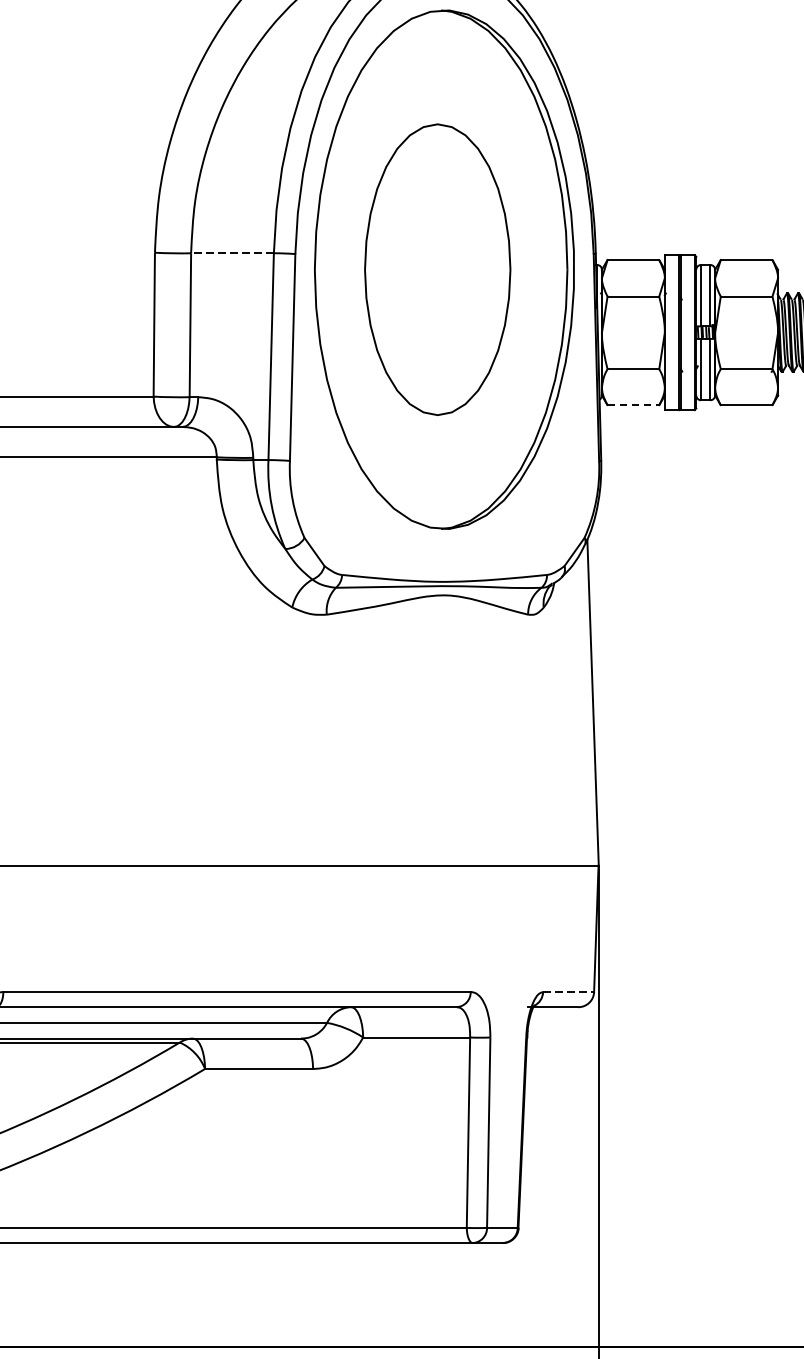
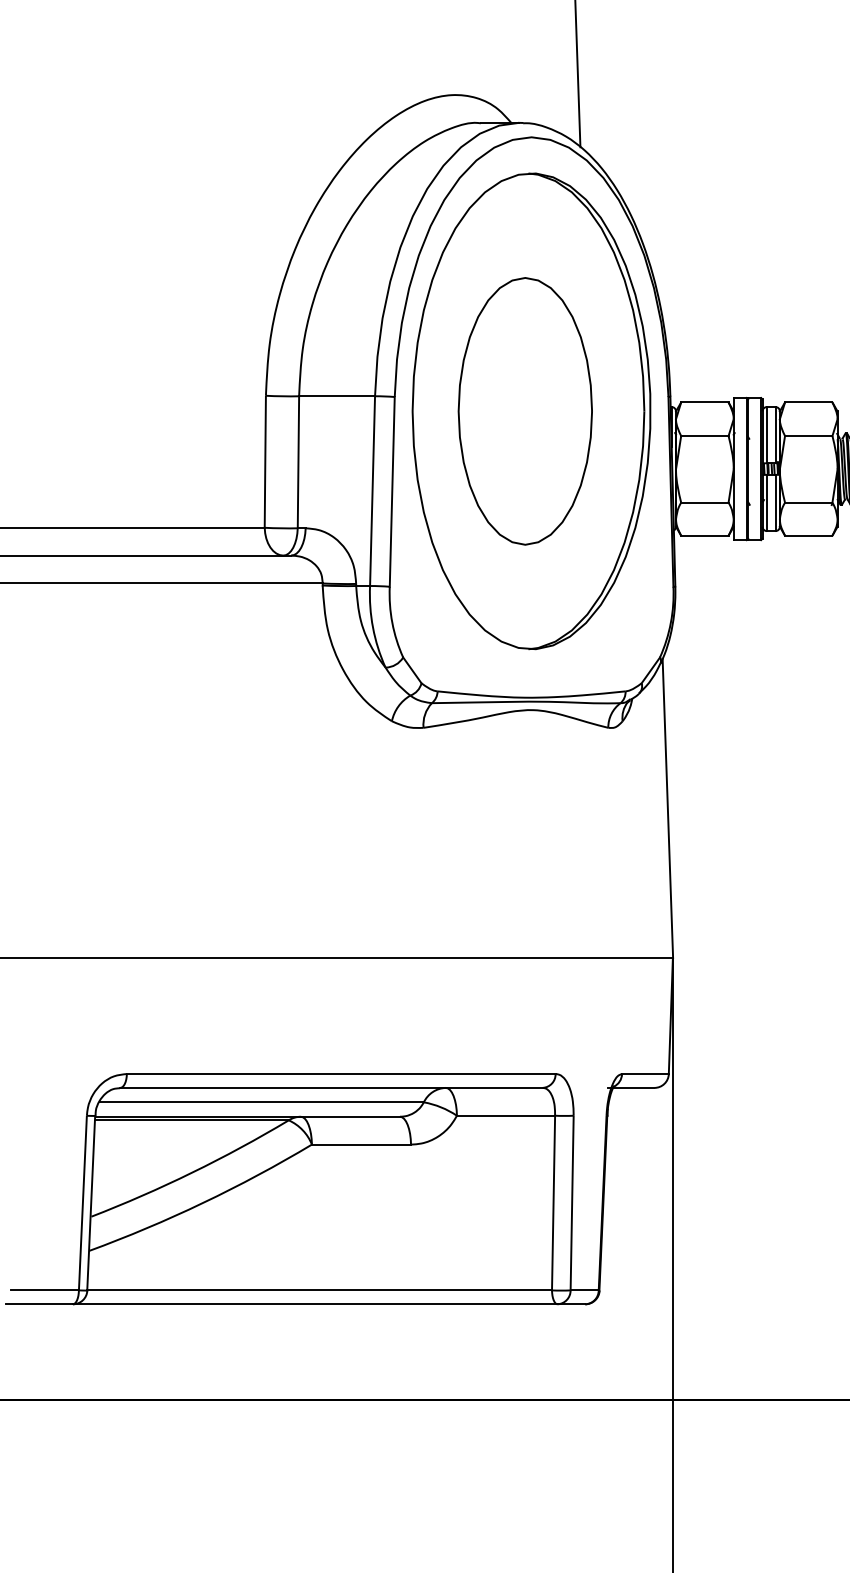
line: (232, 253) -> (337, 396), dashed -> solid
line: (632, 405) -> (704, 535), dashed -> solid
line: (568, 992) -> (645, 1074), dashed -> solid

